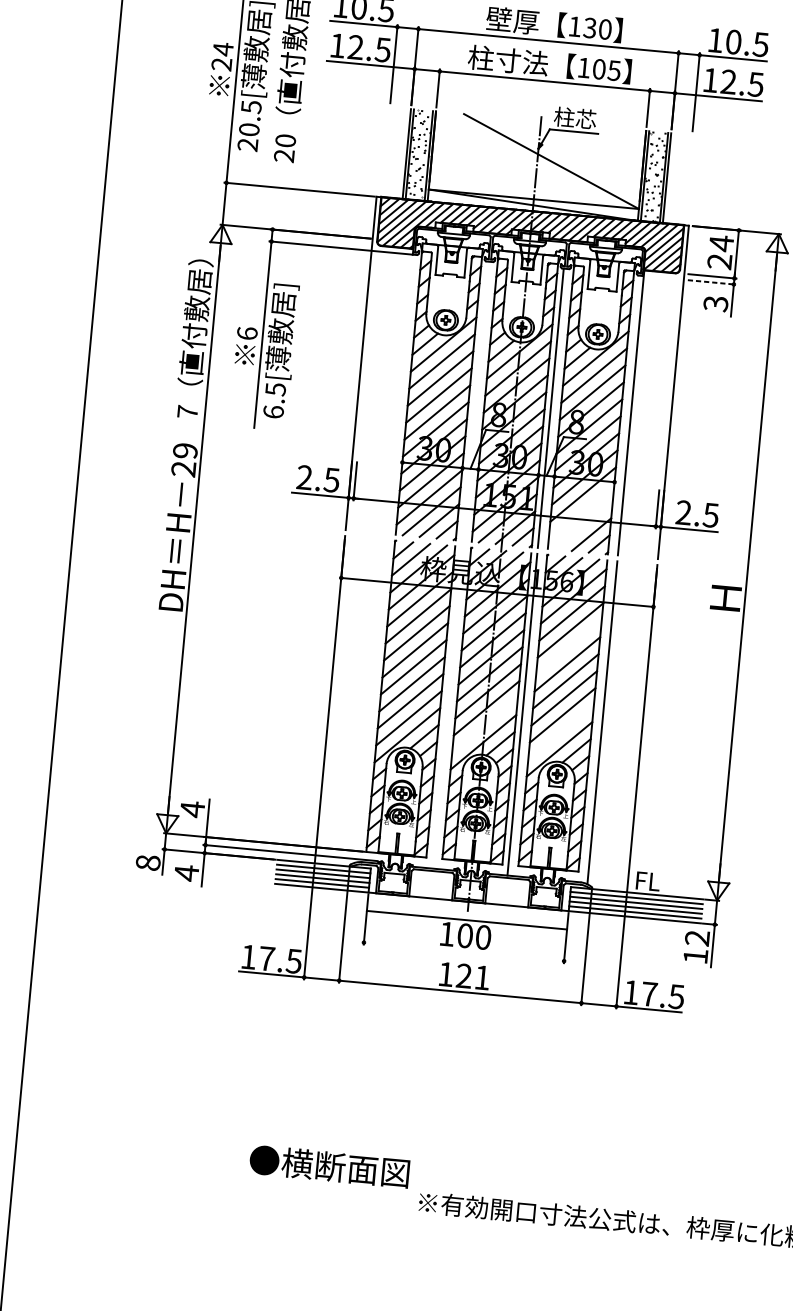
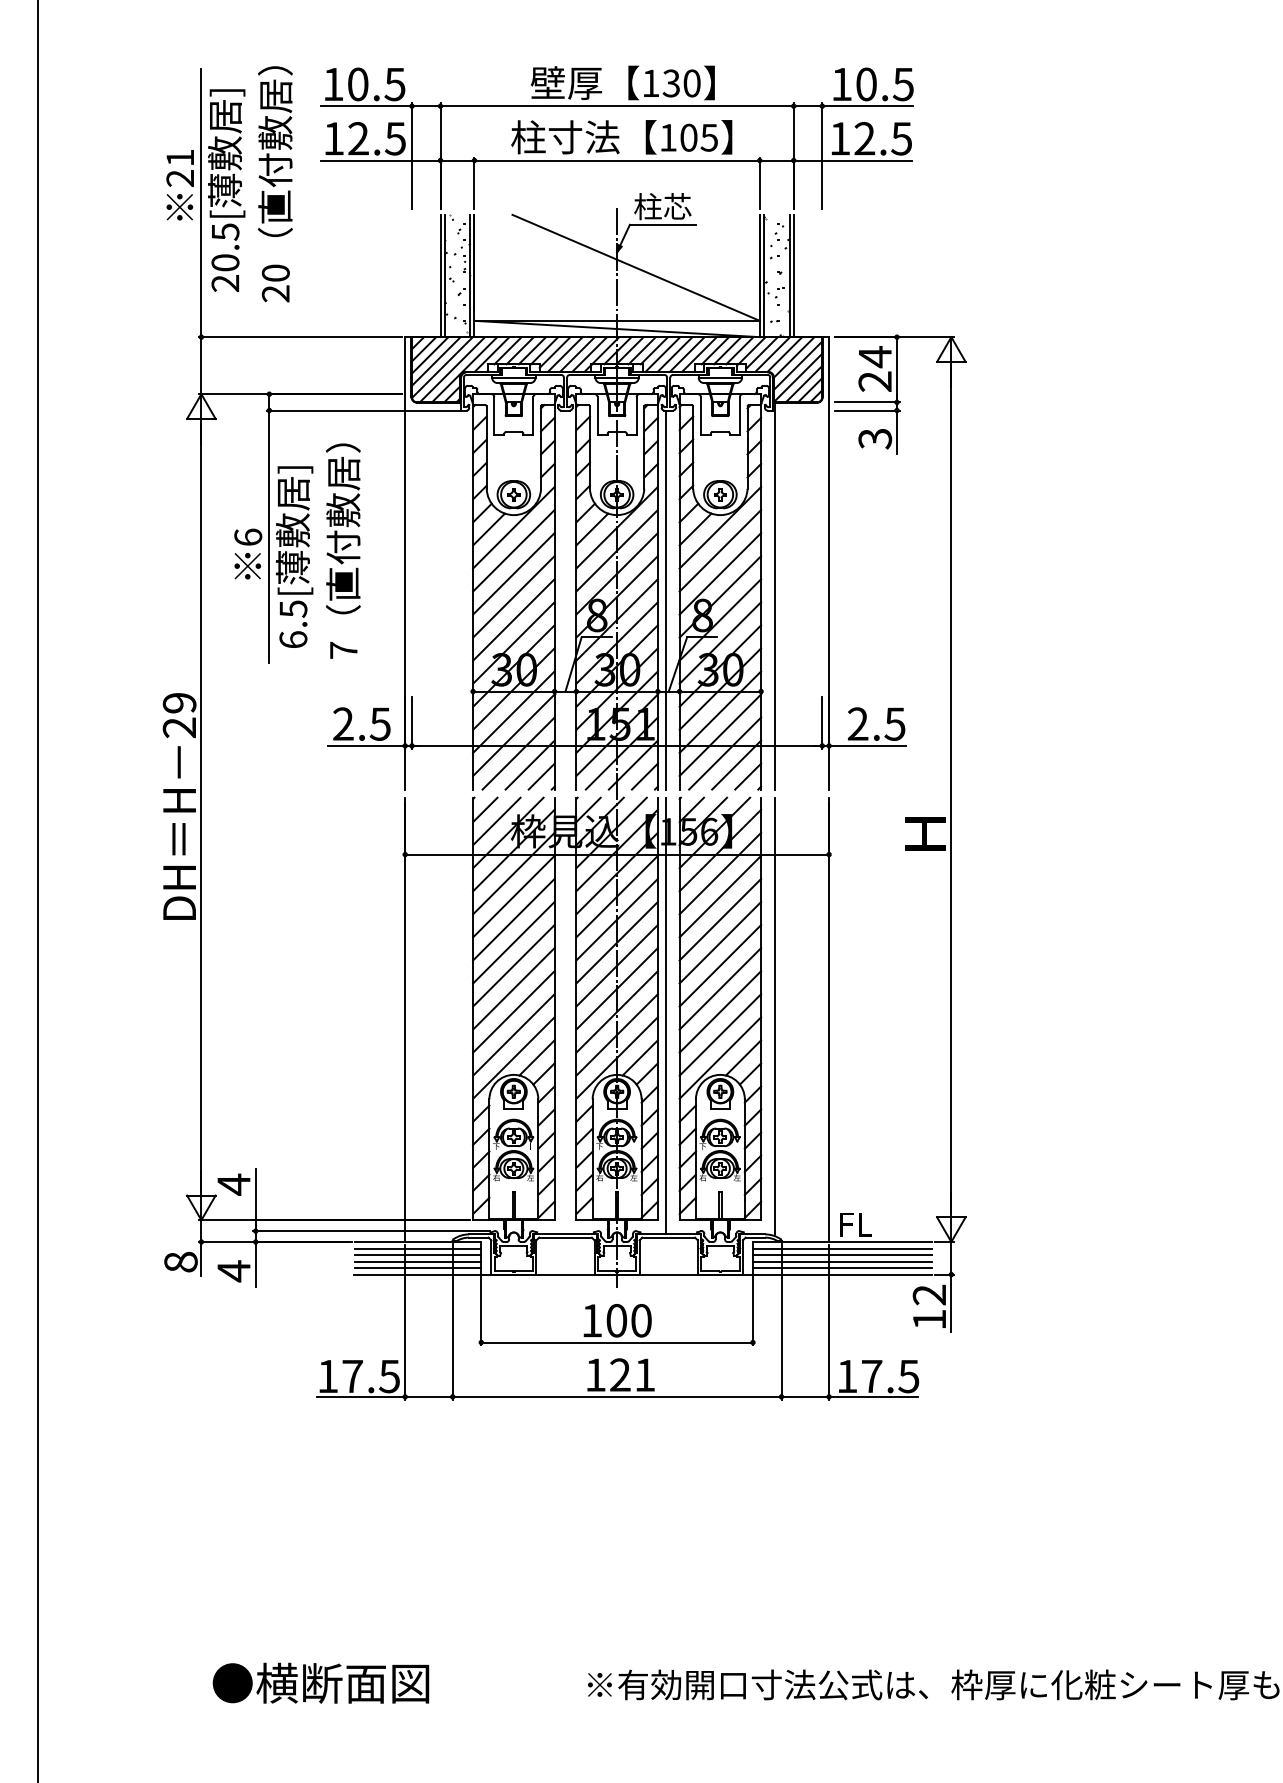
text: (222, 49) -> (179, 157), 24 -> 21
line: (712, 282) -> (867, 410), dashed -> solid
text: (194, 338) -> (343, 550), moved
line: (581, 511) -> (720, 734), added
line: (584, 525) -> (725, 753), added
line: (569, 647) -> (720, 919), added
line: (484, 724) -> (616, 1034), added
line: (561, 732) -> (720, 1034), added
line: (466, 920) -> (616, 1342), moved
text: (329, 1165) -> (320, 1682), moved

